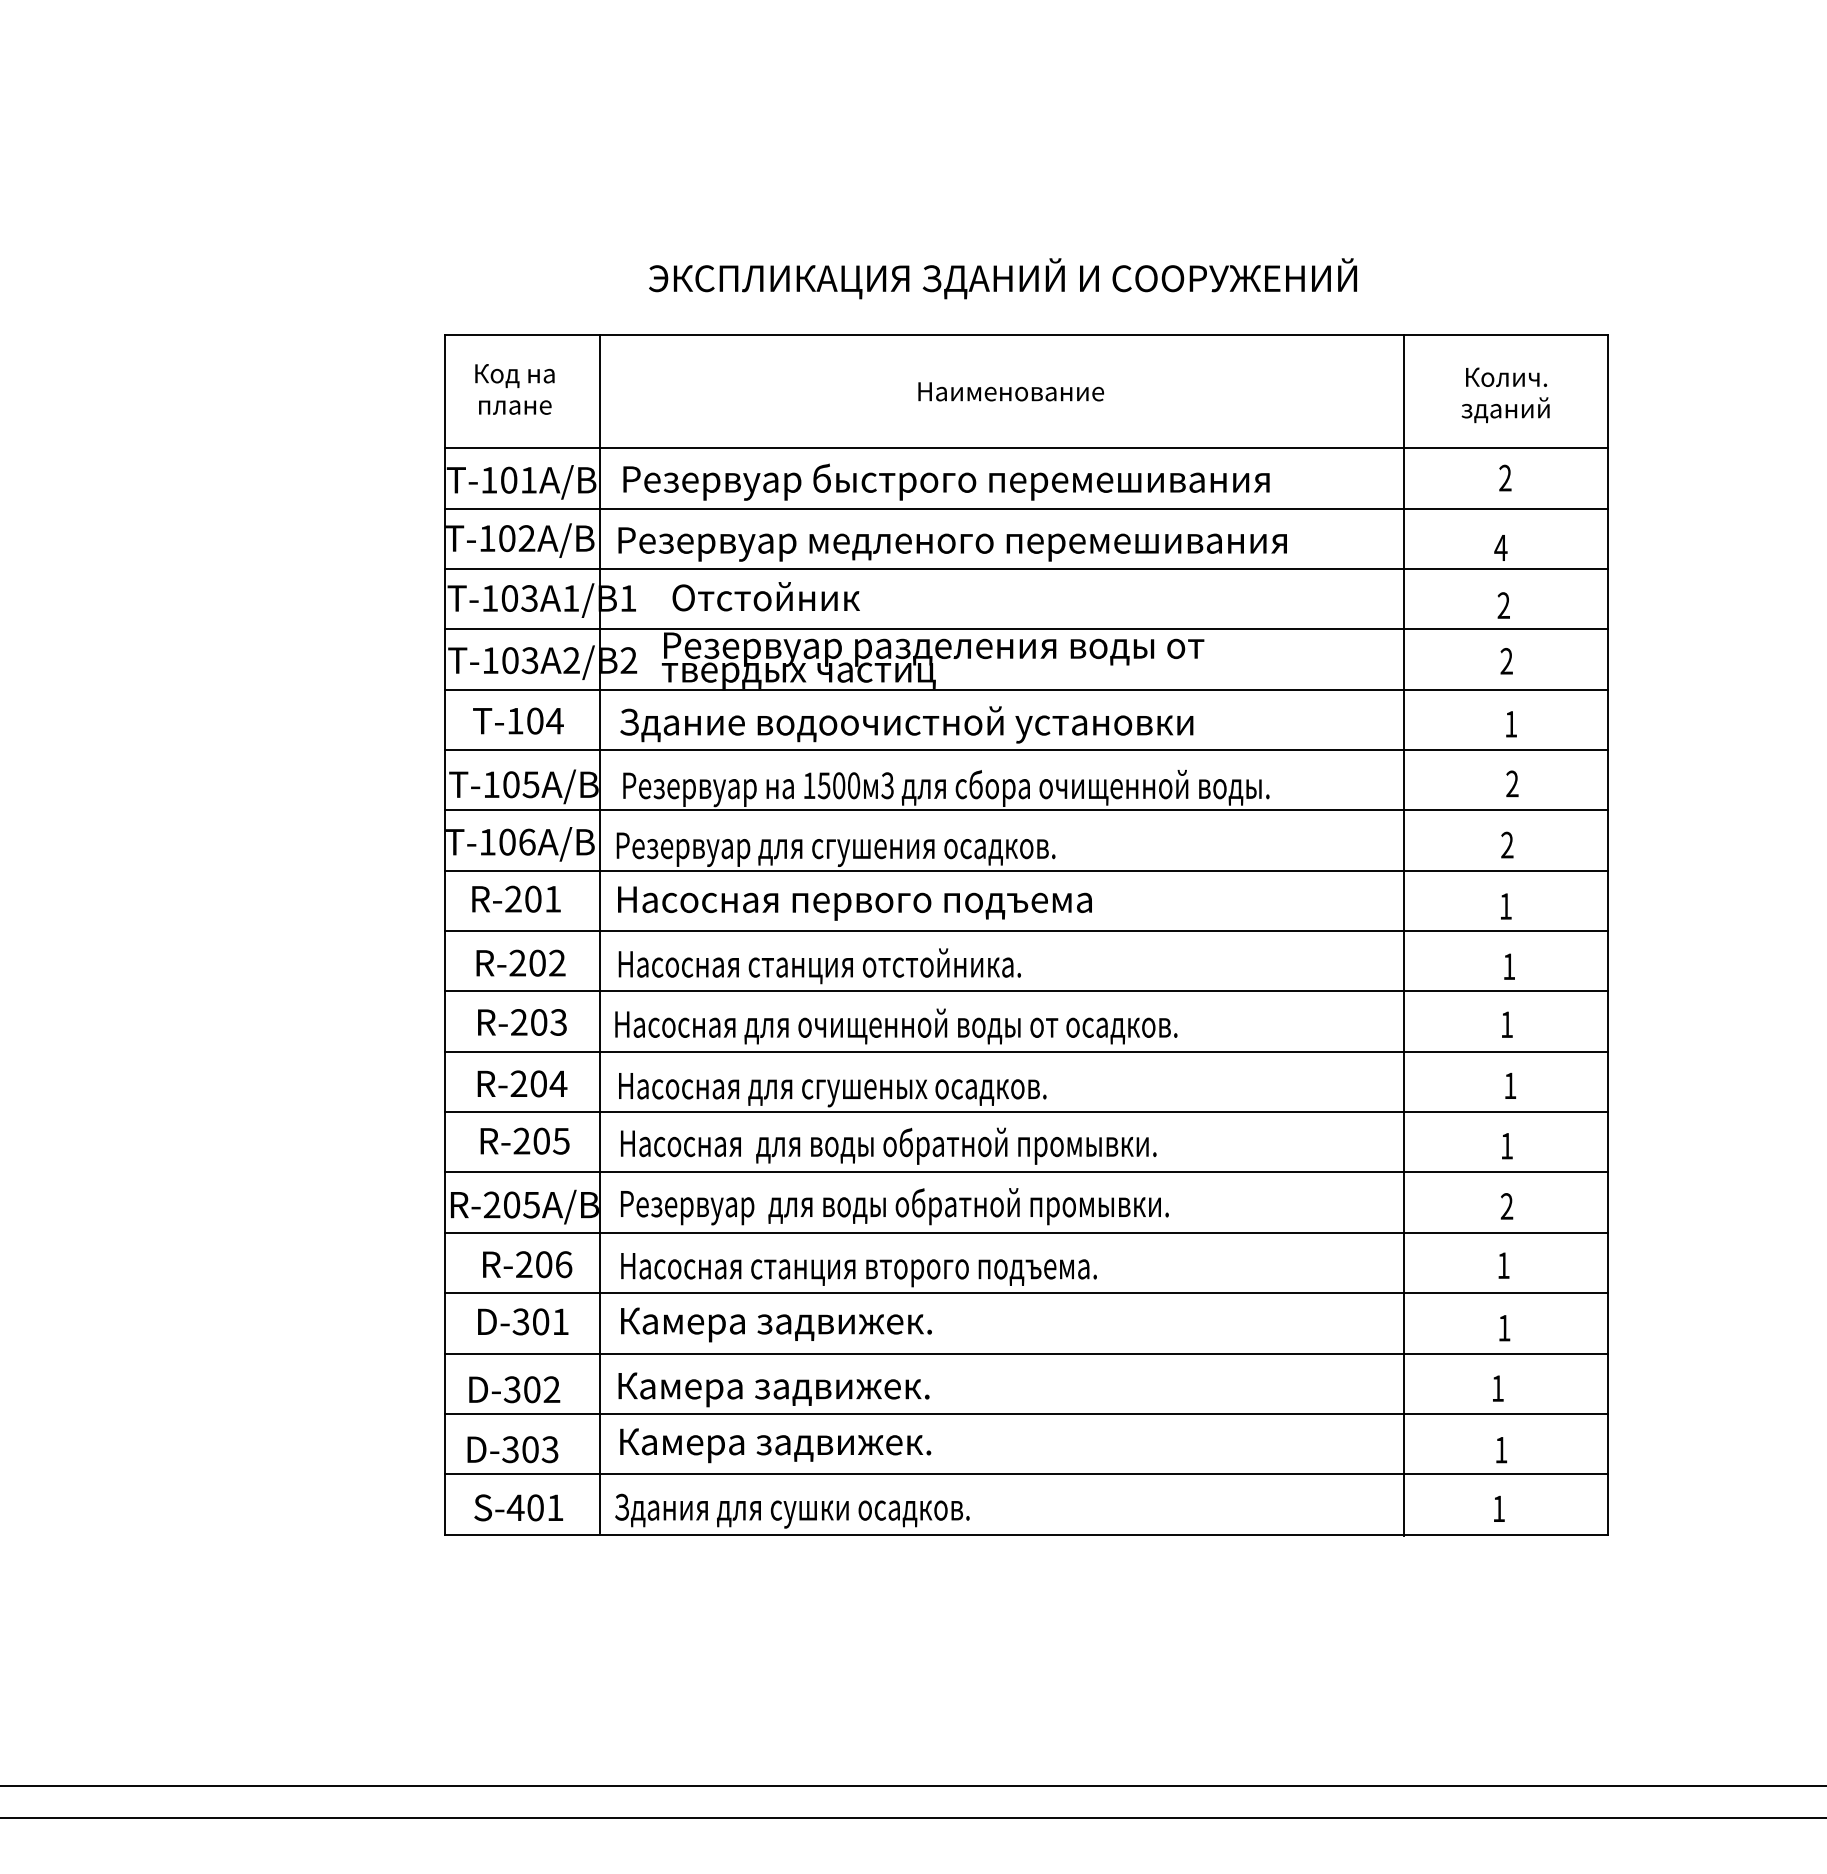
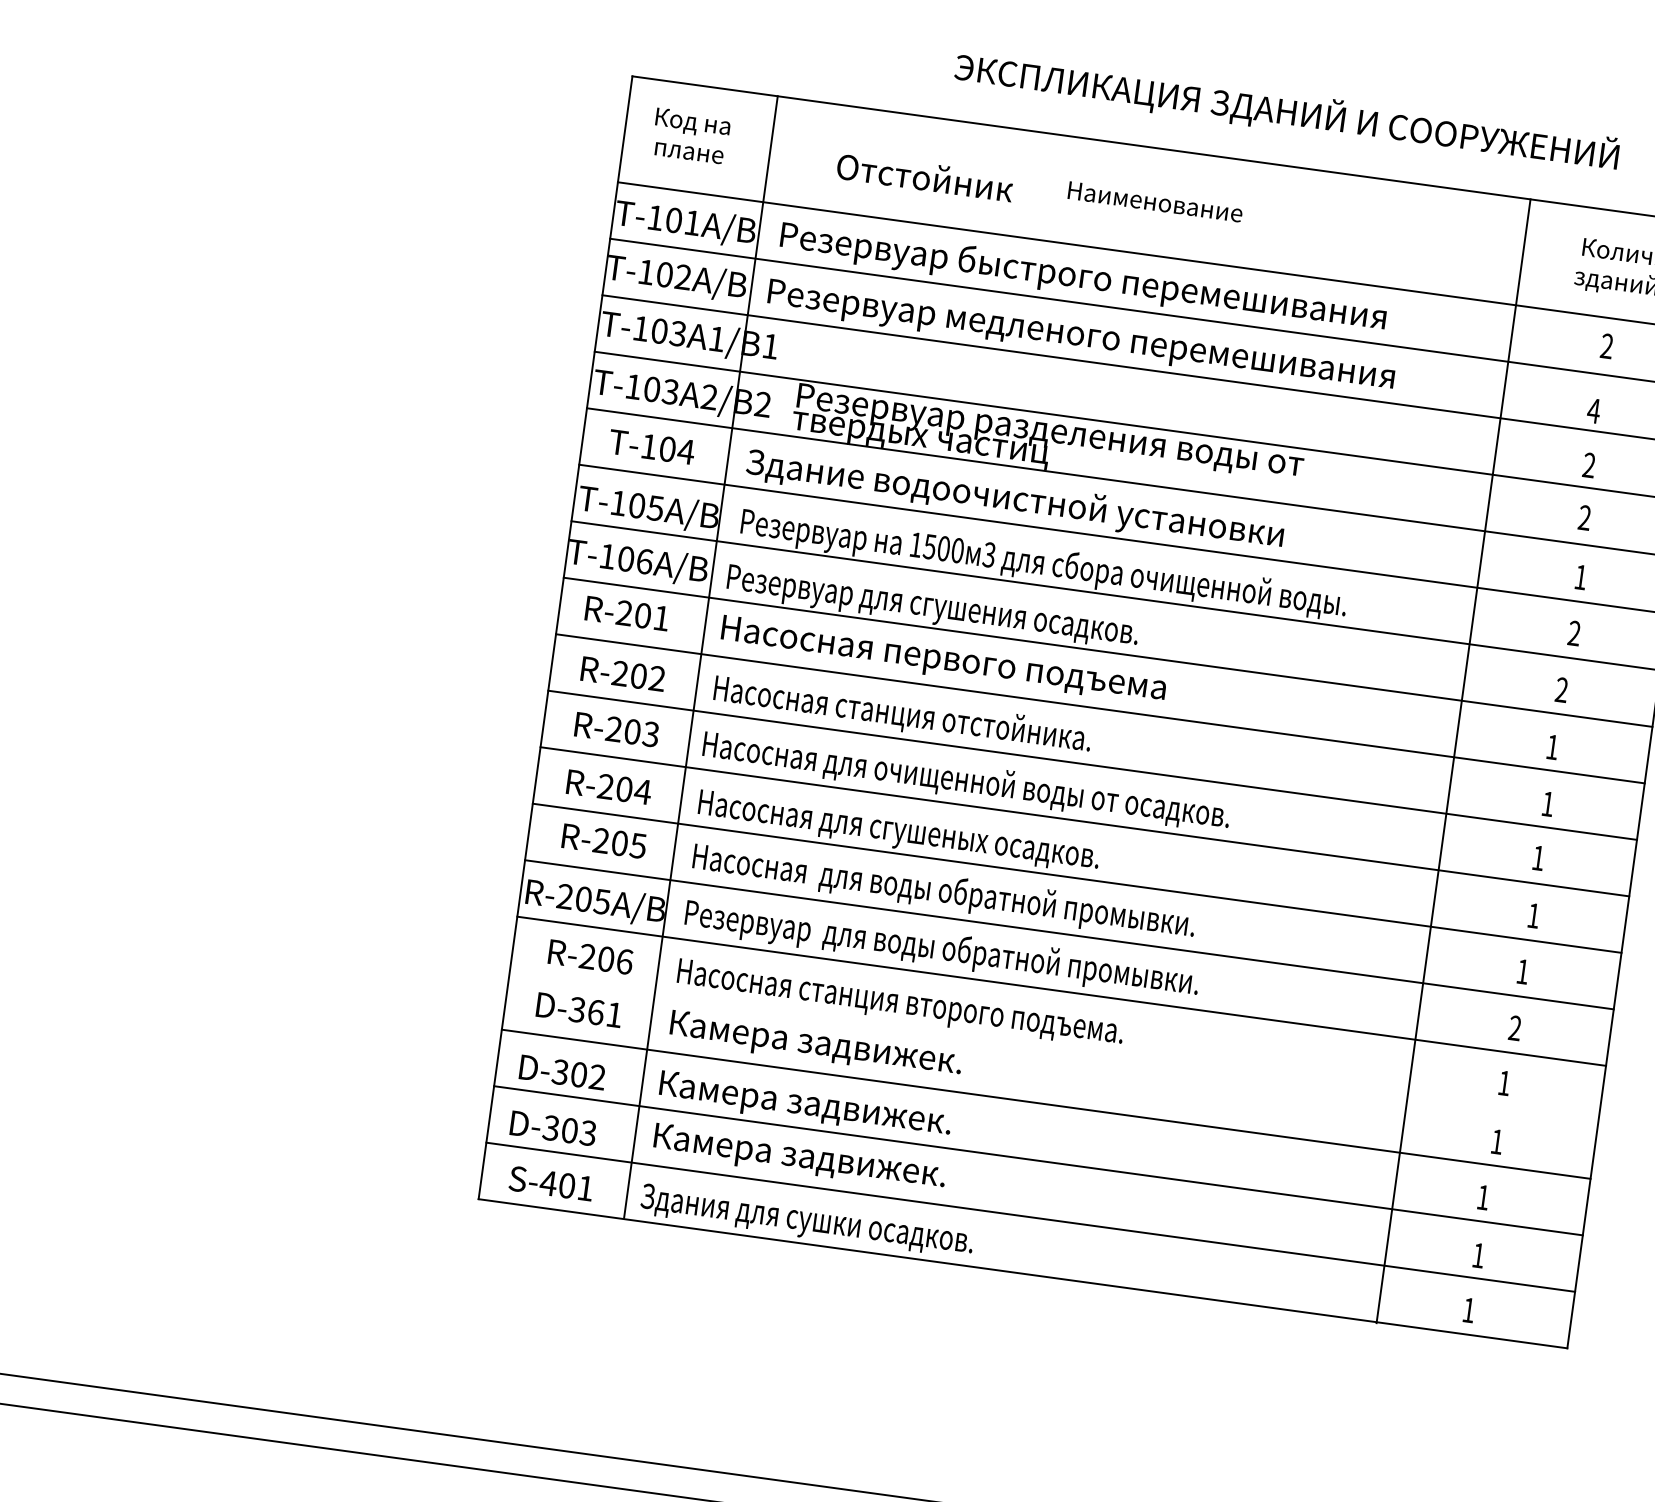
text: (1002, 278) -> (1286, 111), moved
text: (765, 596) -> (924, 176), moved
line: (1025, 1293) -> (1053, 1047), removed
text: (541, 1321) -> (596, 1012), D-301 -> D-361

